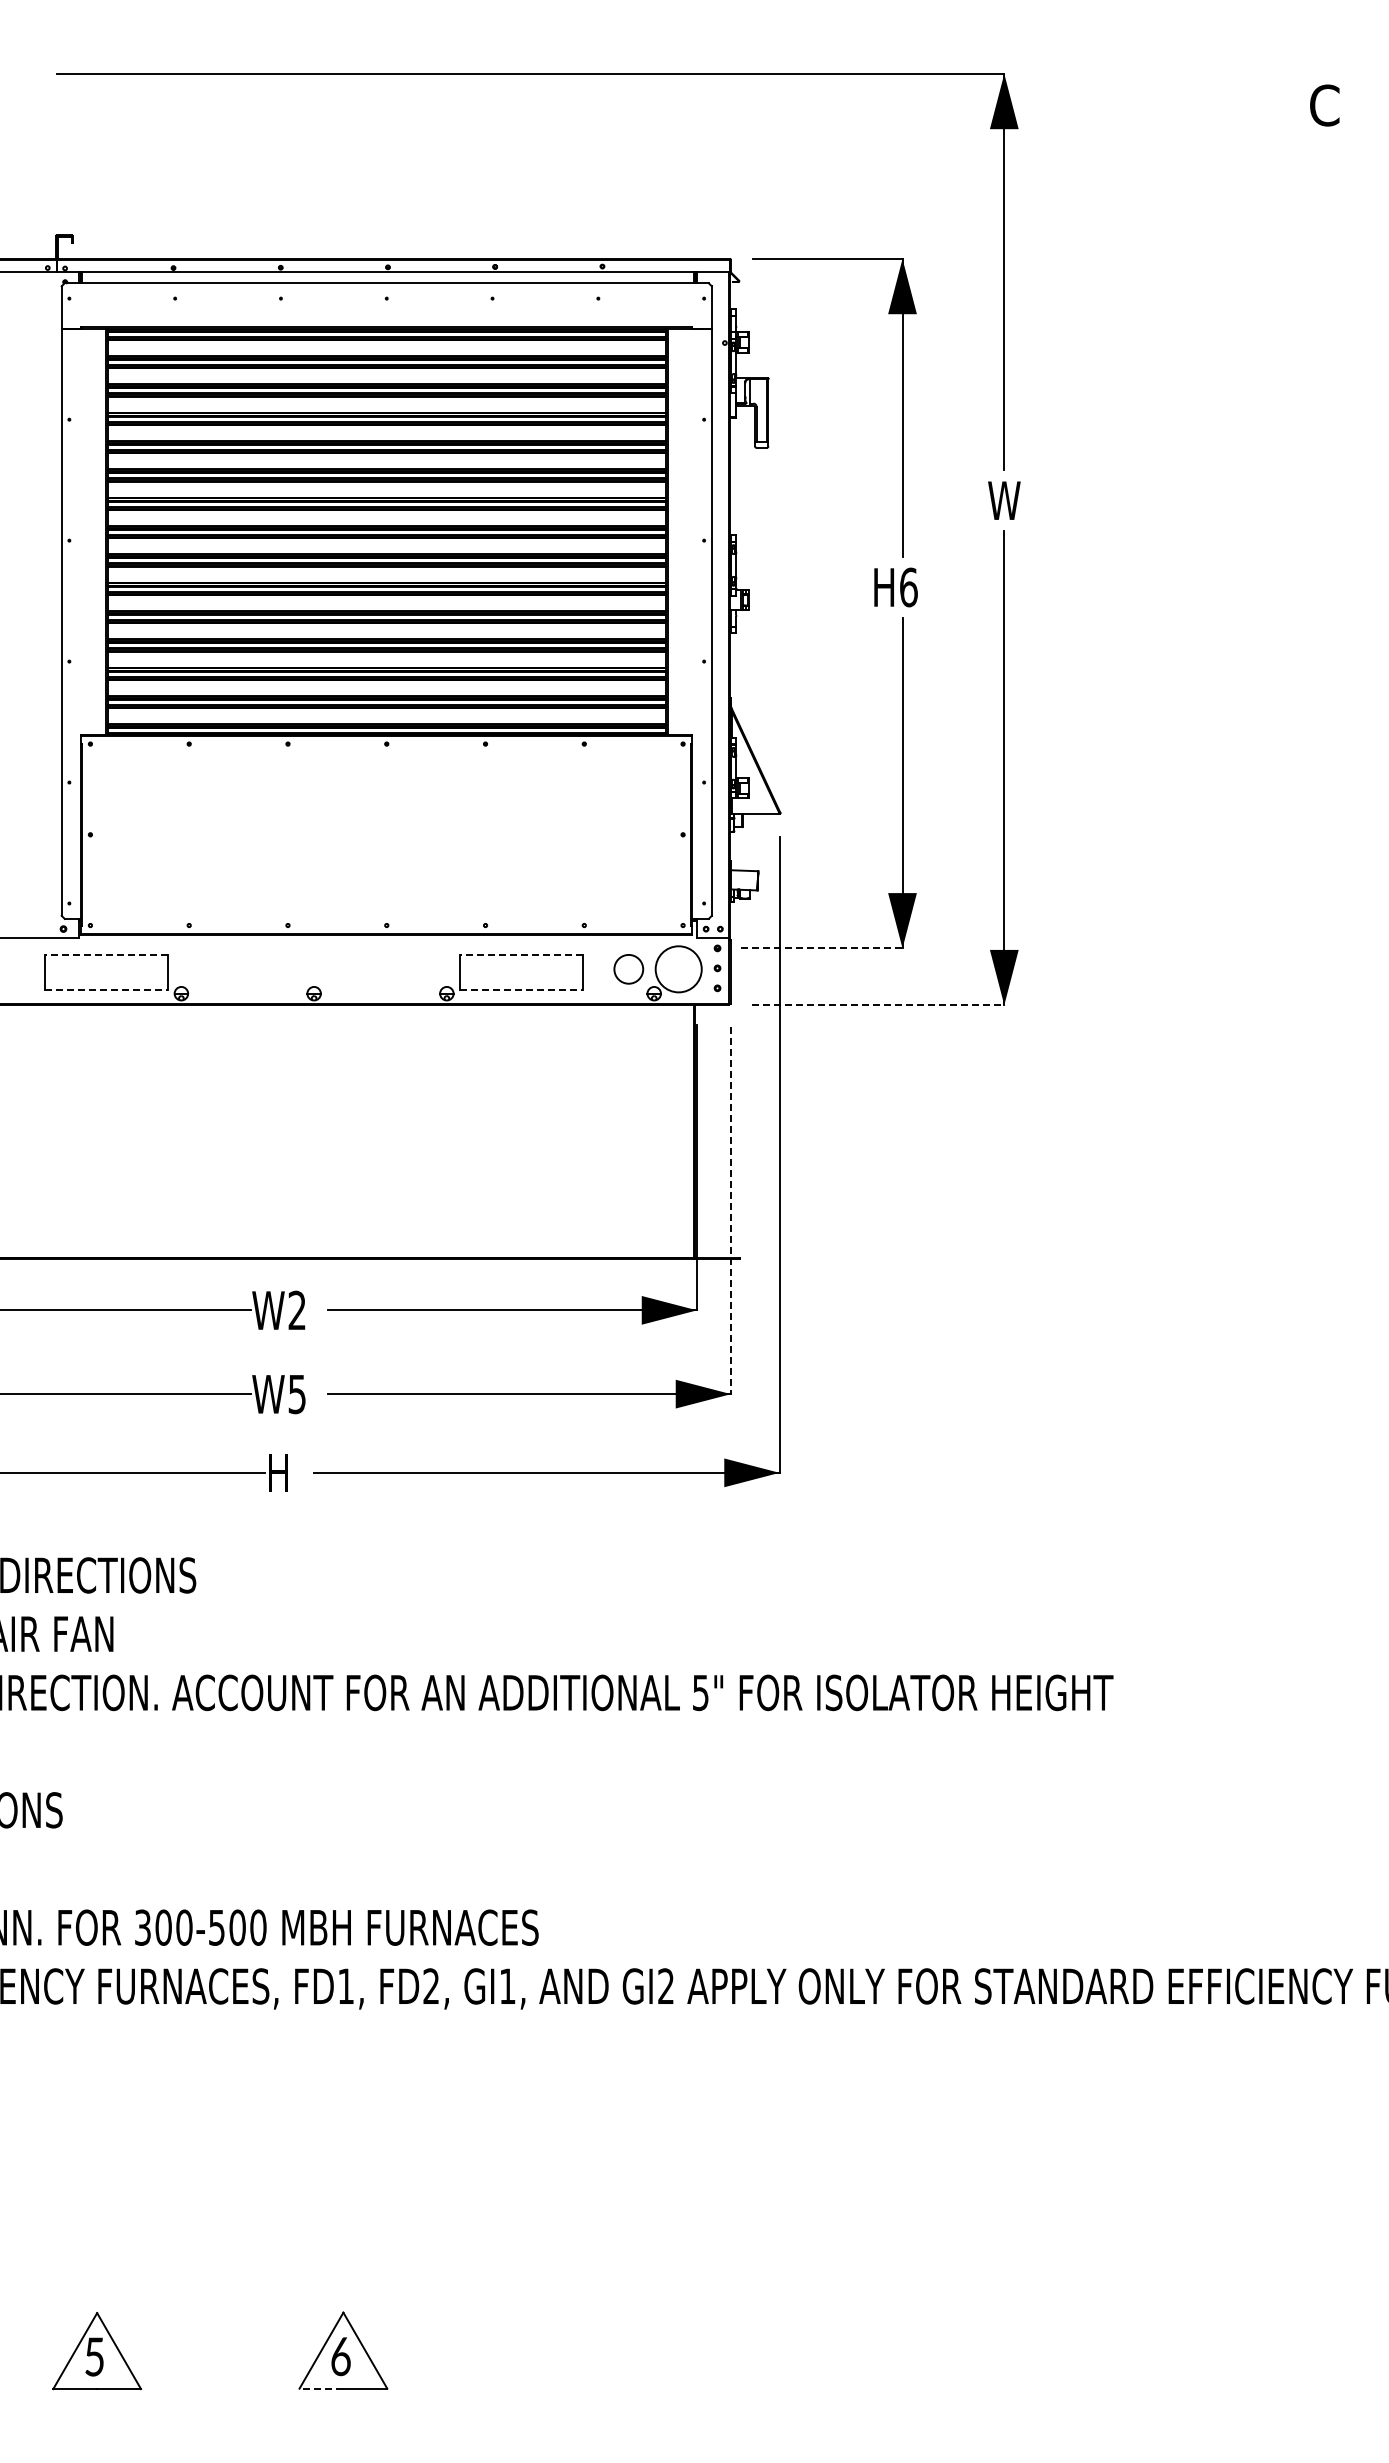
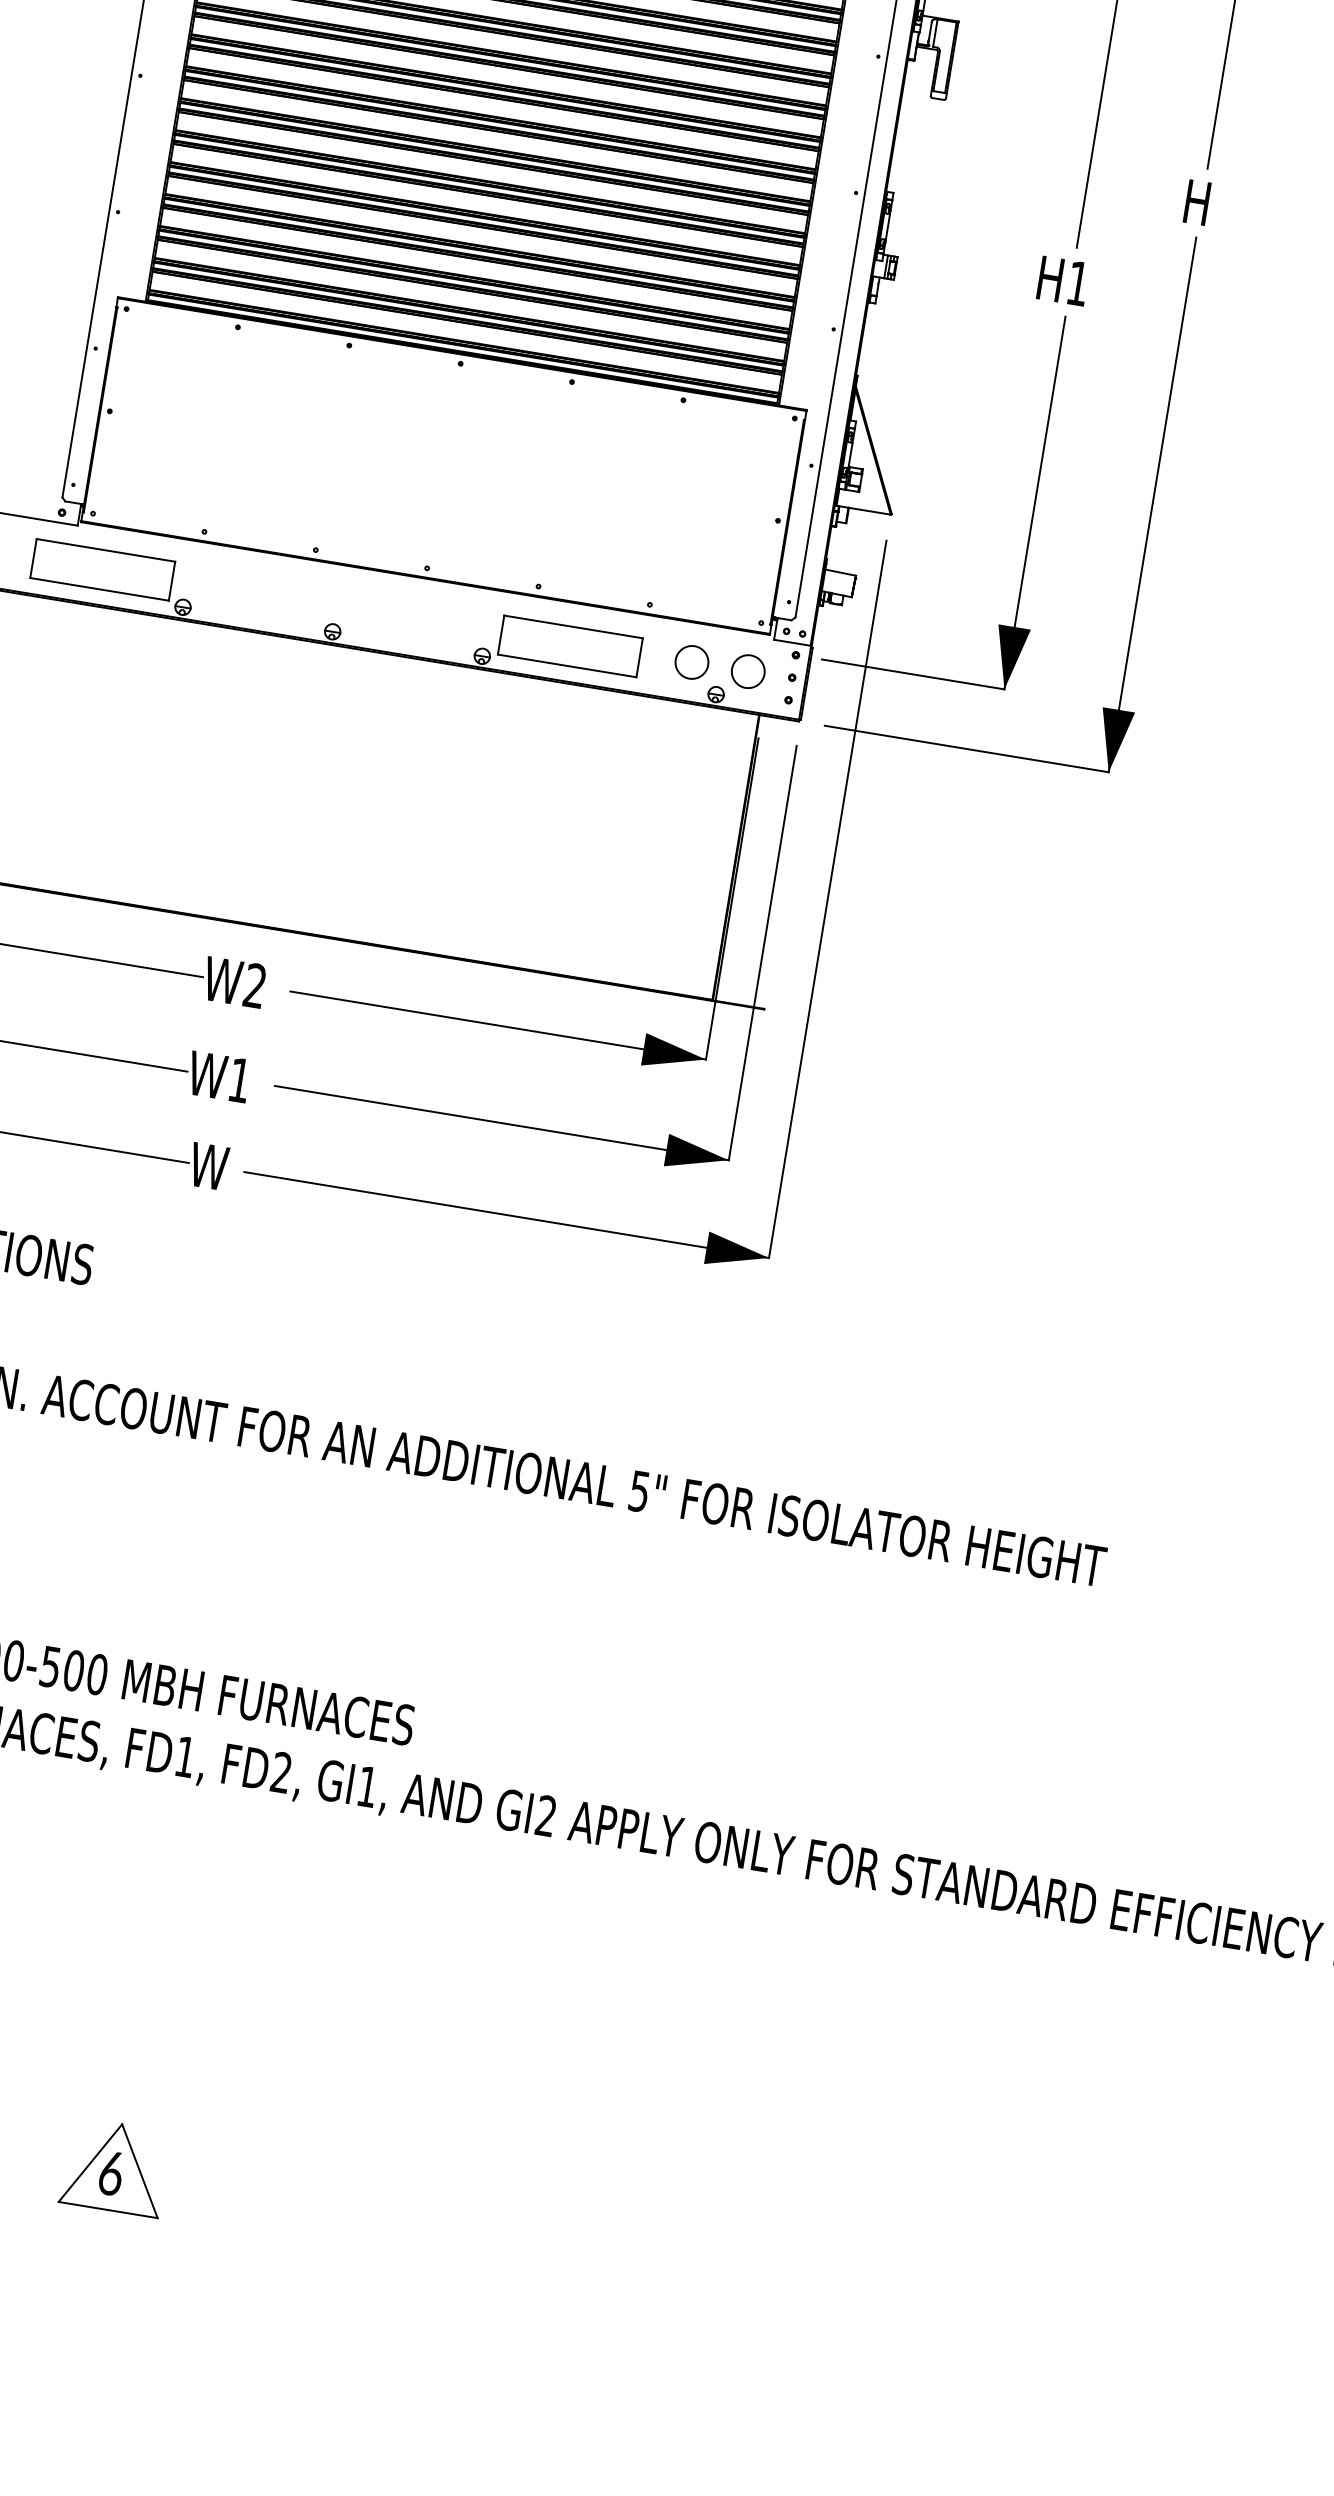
text: (1004, 500) -> (1202, 203), W -> H
text: (908, 587) -> (1077, 283), H6 -> H1
line: (821, 948) -> (913, 674), dashed -> solid
line: (106, 955) -> (105, 550), dashed -> solid
line: (521, 955) -> (573, 627), dashed -> solid
circle: (678, 968) -> (748, 670), size x0.62
line: (107, 989) -> (100, 588), dashed -> solid
line: (522, 989) -> (568, 665), dashed -> solid
line: (878, 1005) -> (966, 749), dashed -> solid
line: (731, 1210) -> (763, 953), dashed -> solid
text: (296, 1394) -> (238, 1080), W5 -> W1
text: (282, 1472) -> (208, 1165), H -> W
line: (321, 2388) -> (83, 2205), dashed -> solid

